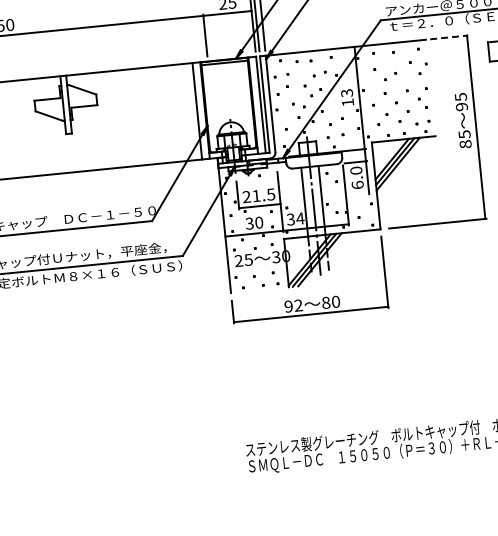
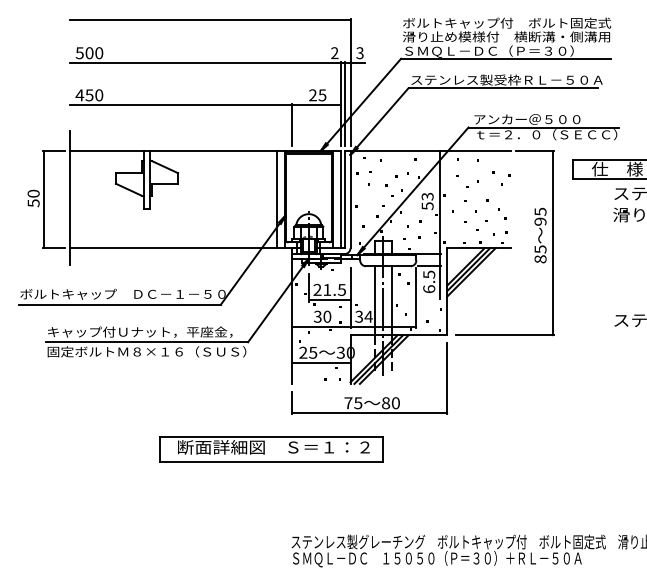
line: (449, 37) -> (535, 151), dashed -> solid
text: (347, 103) -> (427, 206), 13 -> 53
text: (356, 170) -> (429, 274), 6.0 -> 6.5
line: (257, 268) -> (321, 362), added
text: (293, 306) -> (353, 403), 92 -> 75
part: (216, 360) -> (271, 449), added

